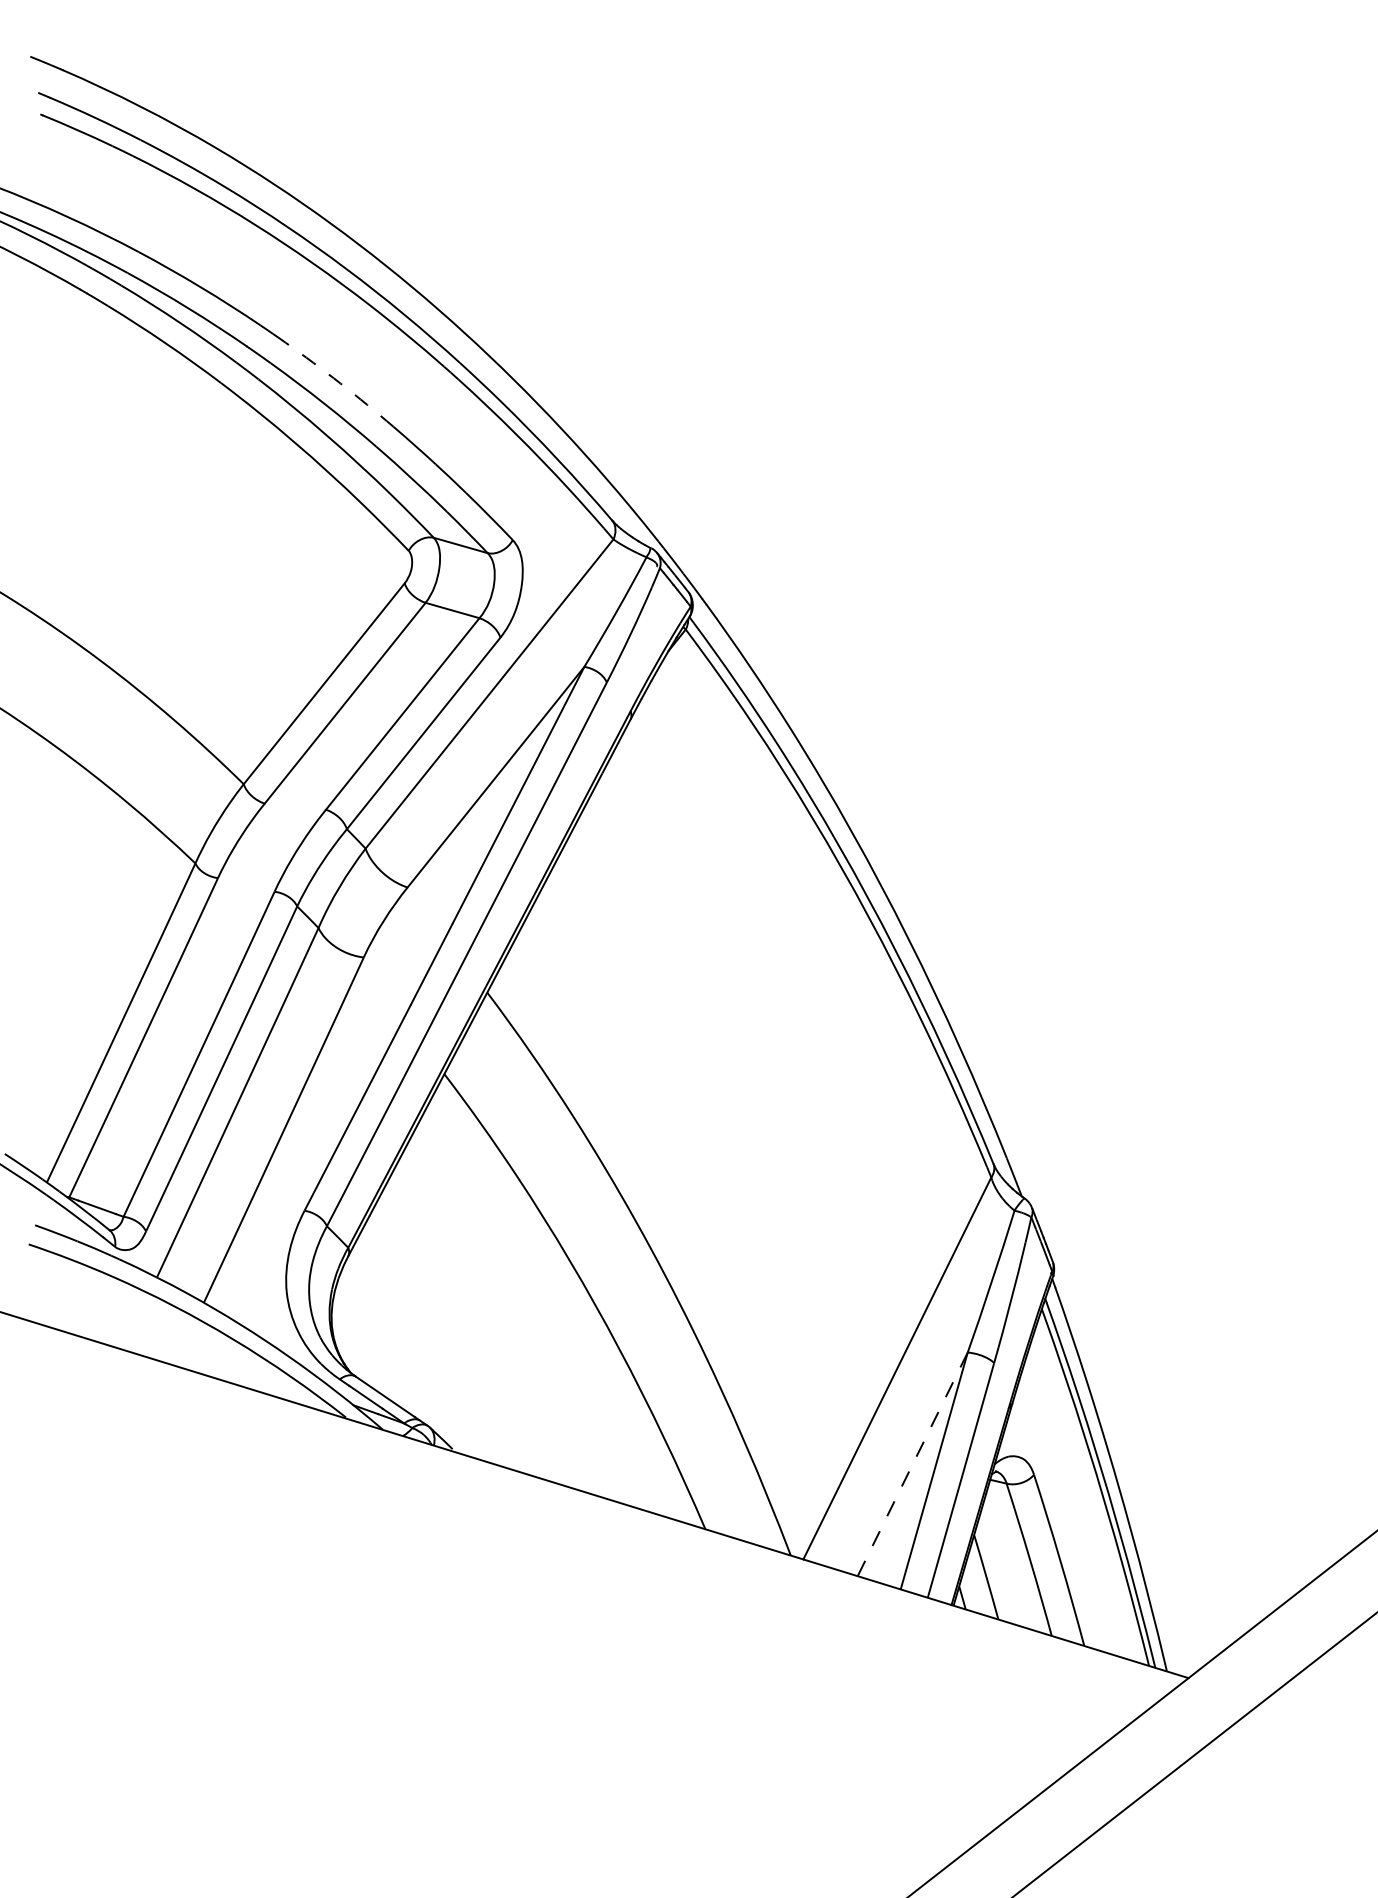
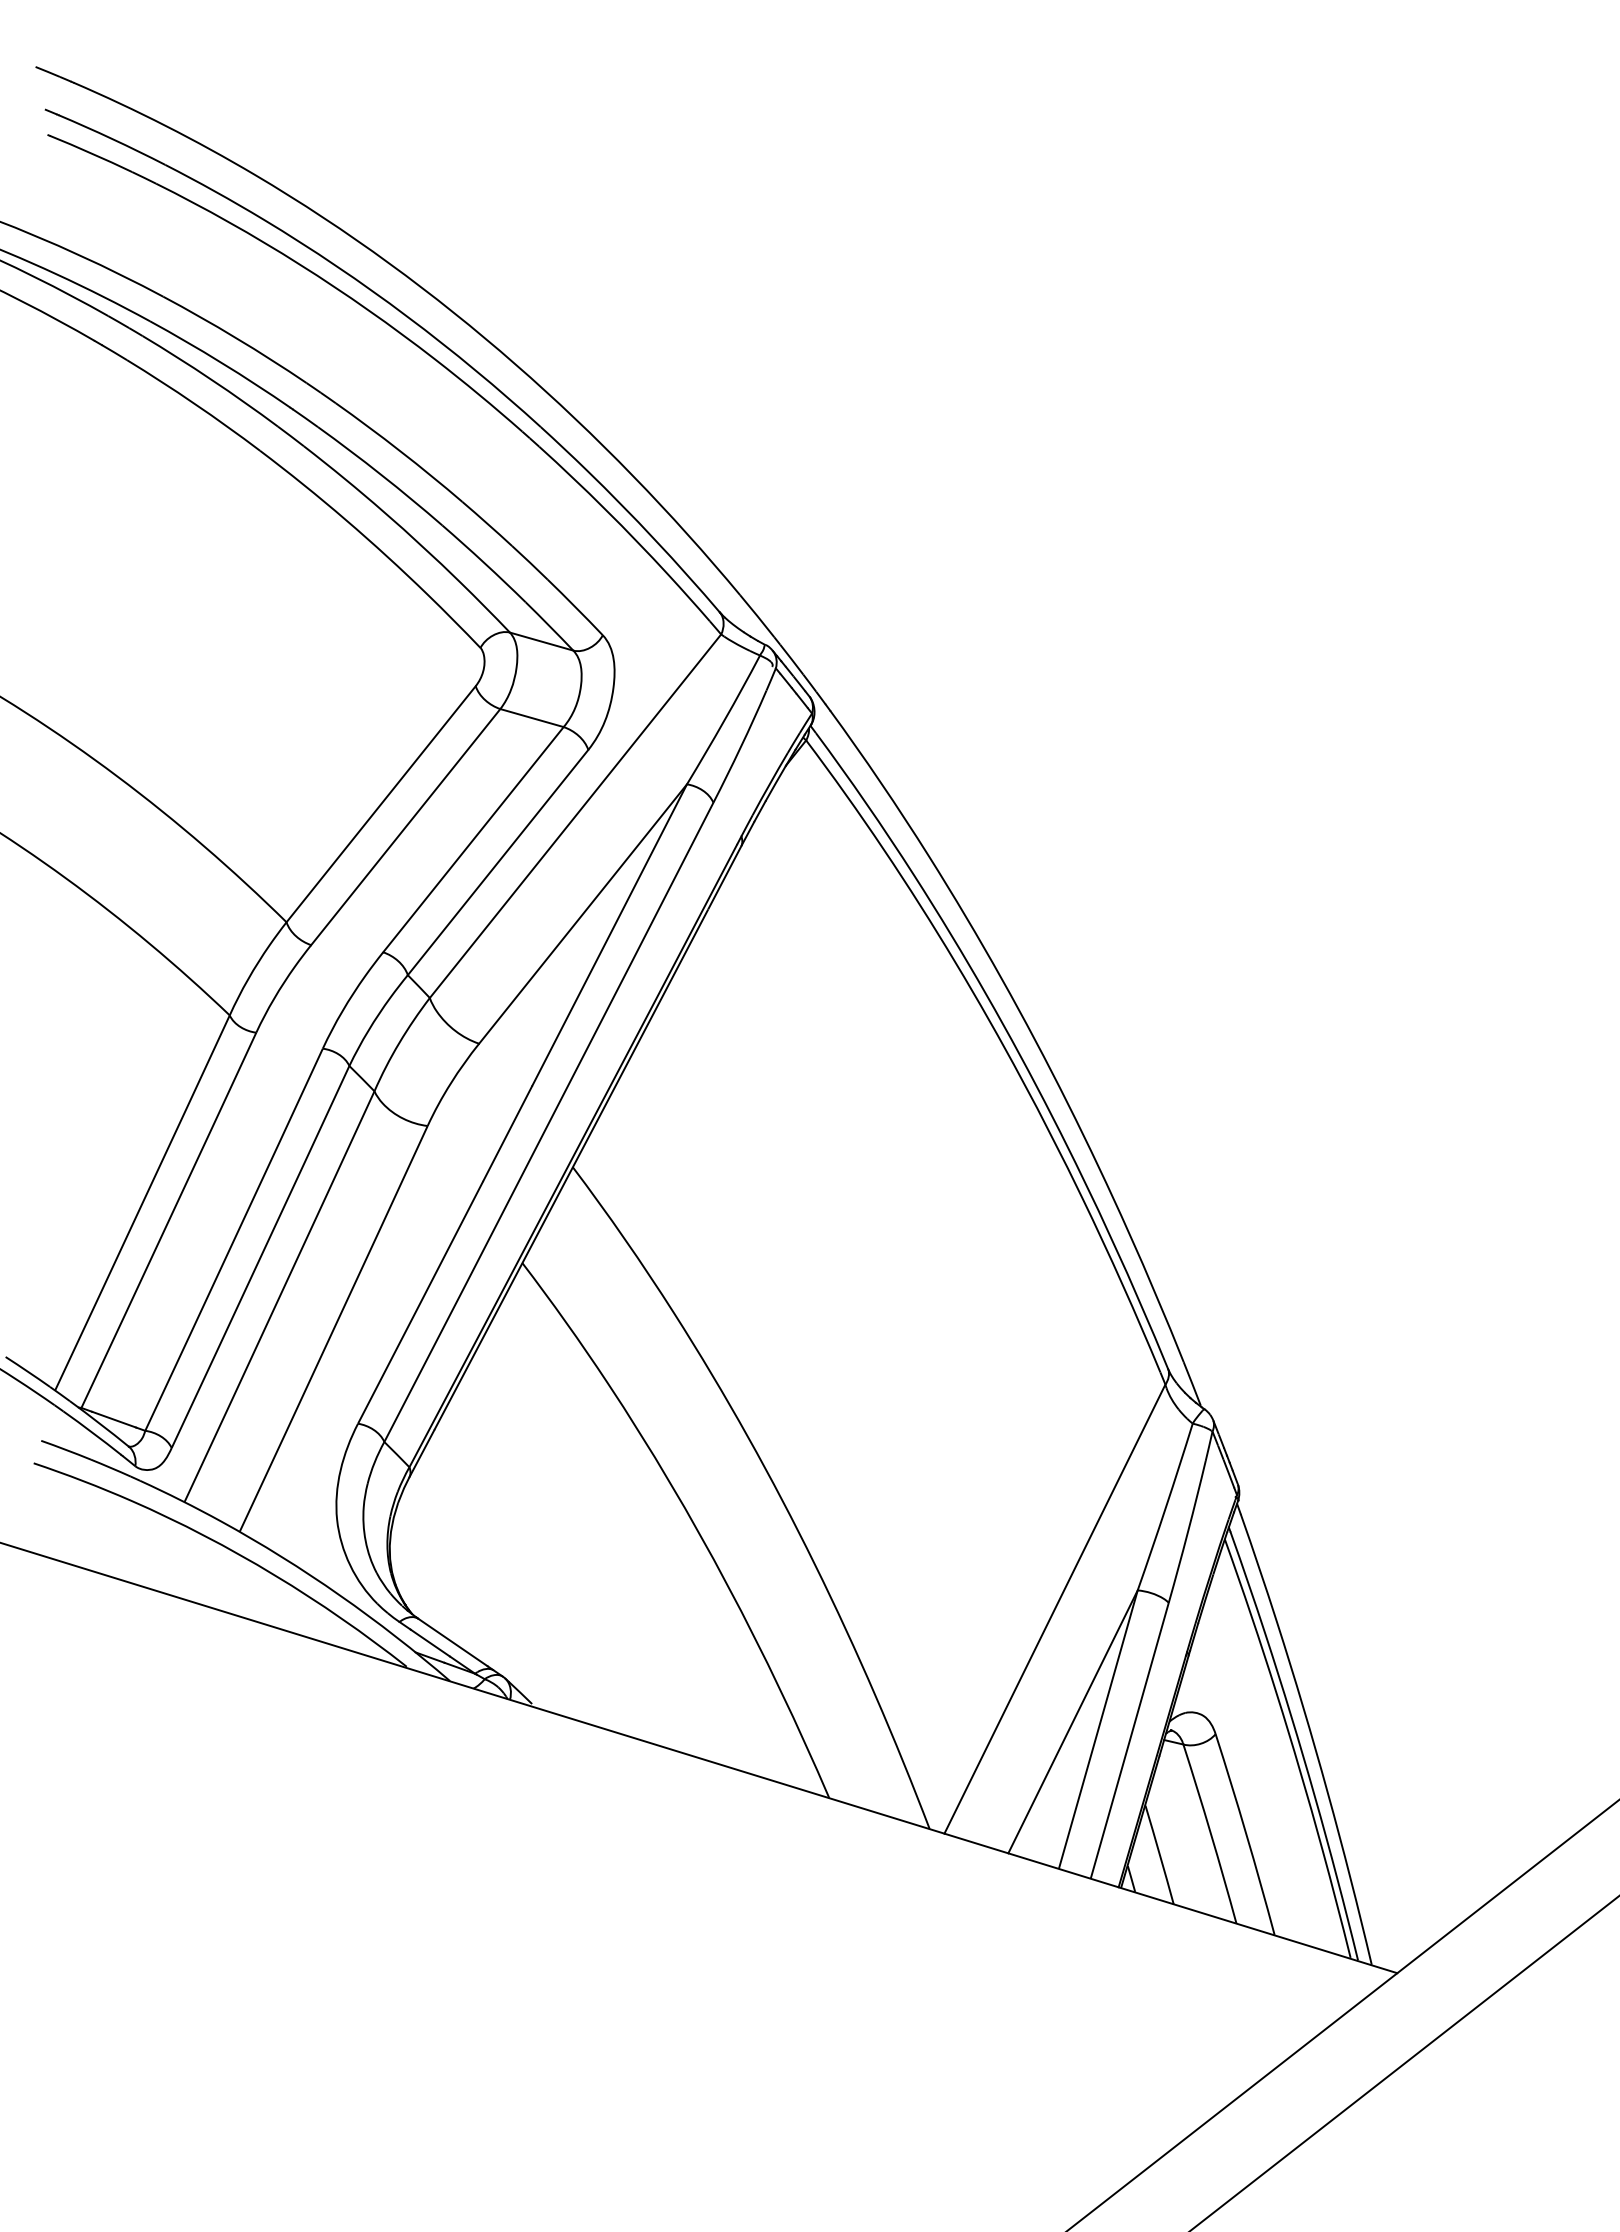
arc: (340, 383) -> (400, 451), dashed -> solid
line: (913, 1464) -> (1073, 1721), dashed -> solid

